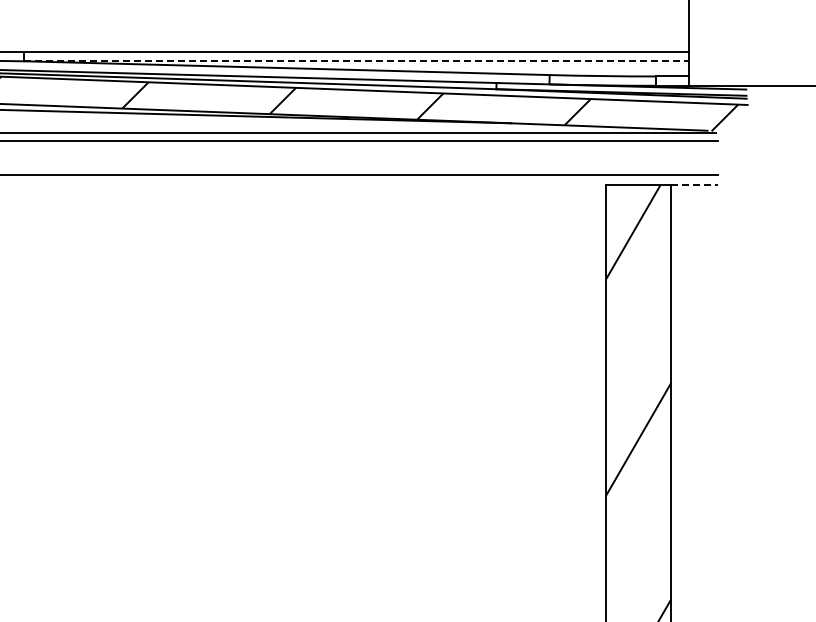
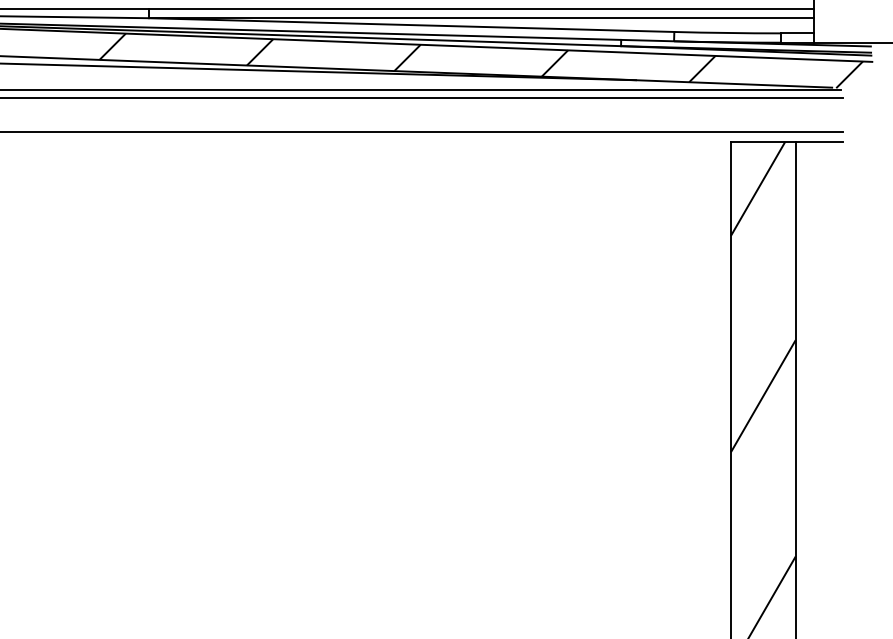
line: (356, 61) -> (481, 18), dashed -> solid
line: (694, 184) -> (819, 141), dashed -> solid

